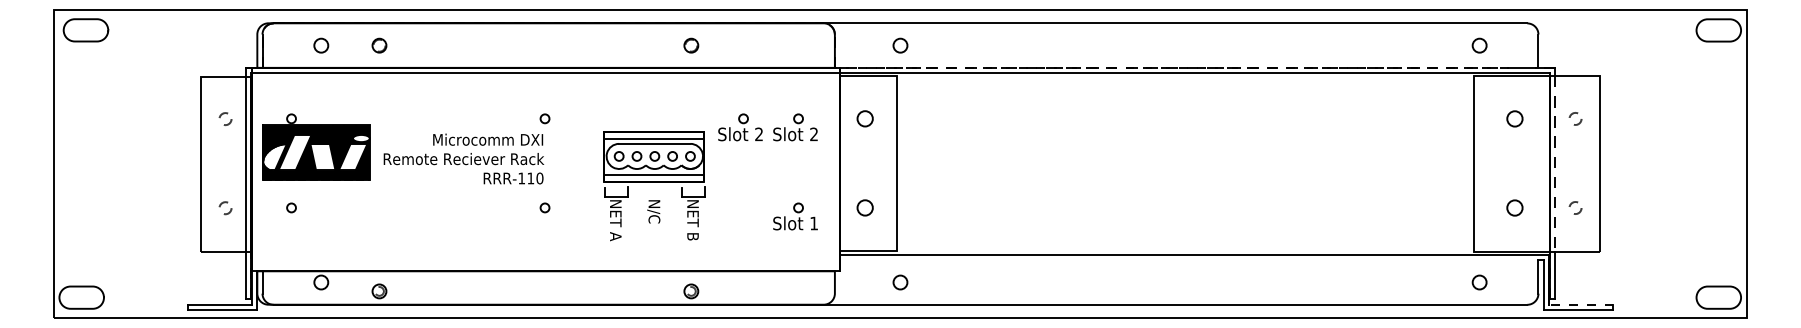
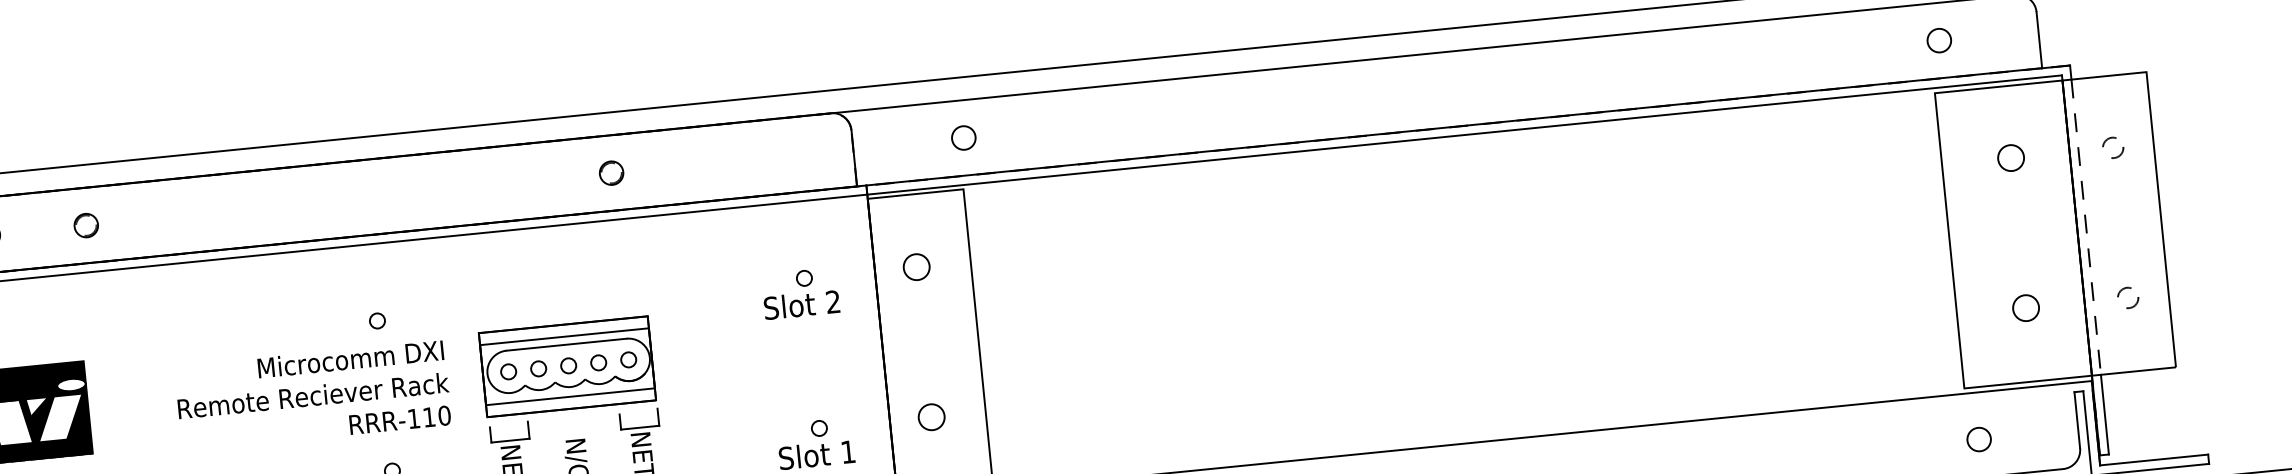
line: (1189, 67) -> (1454, 126), dashed -> solid
part: (740, 127) -> (708, 302), removed
text: (463, 158) -> (312, 394), moved
line: (1580, 304) -> (2152, 459), dashed -> solid

